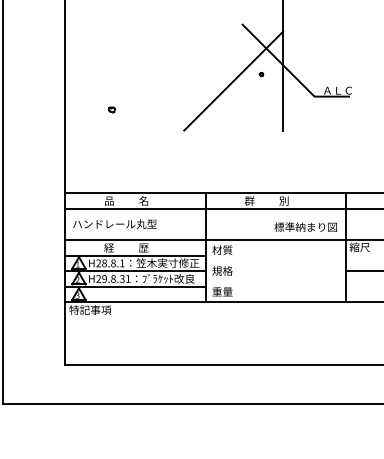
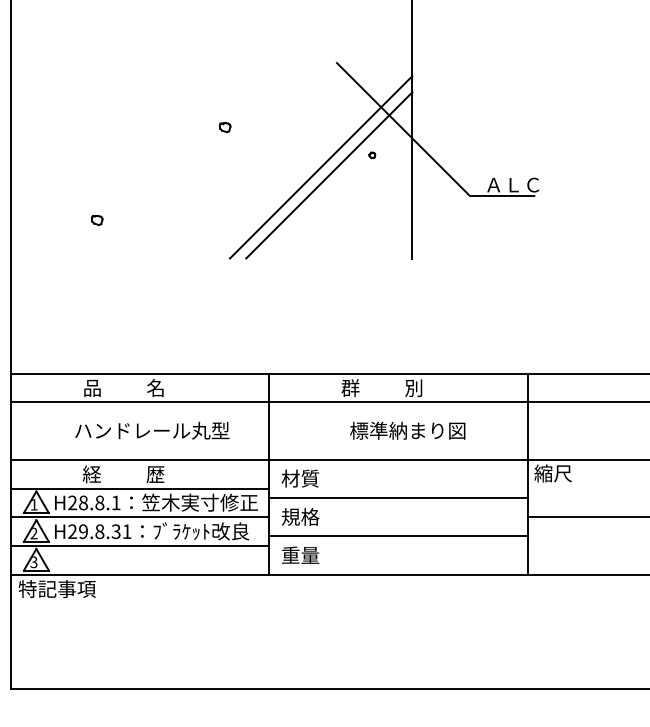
part: (181, 59) -> (225, 127), added
line: (238, 85) -> (329, 175), added
text: (114, 223) -> (151, 429), moved
text: (305, 226) -> (407, 429), moved
line: (275, 260) -> (398, 497), added
line: (275, 281) -> (398, 536), added

